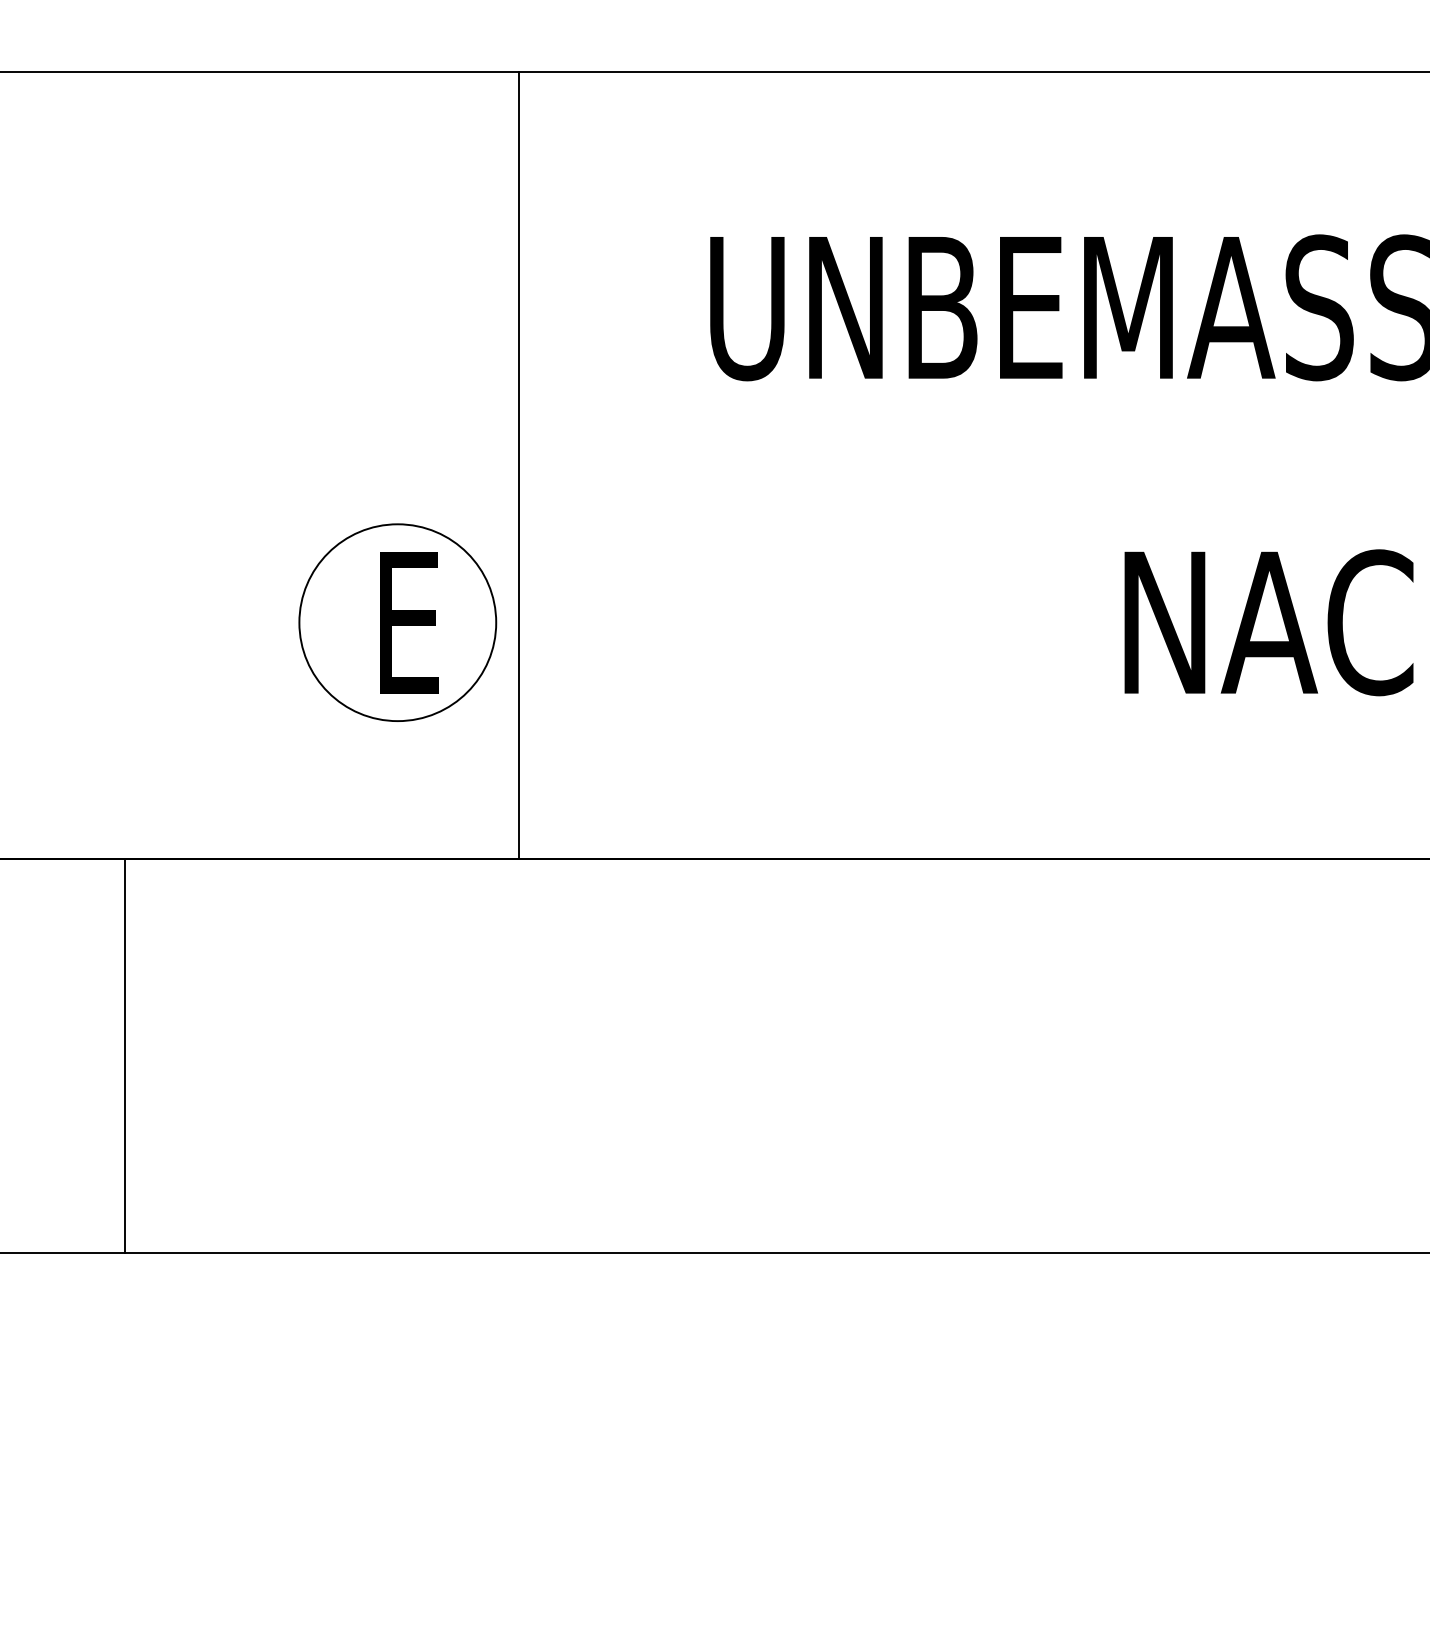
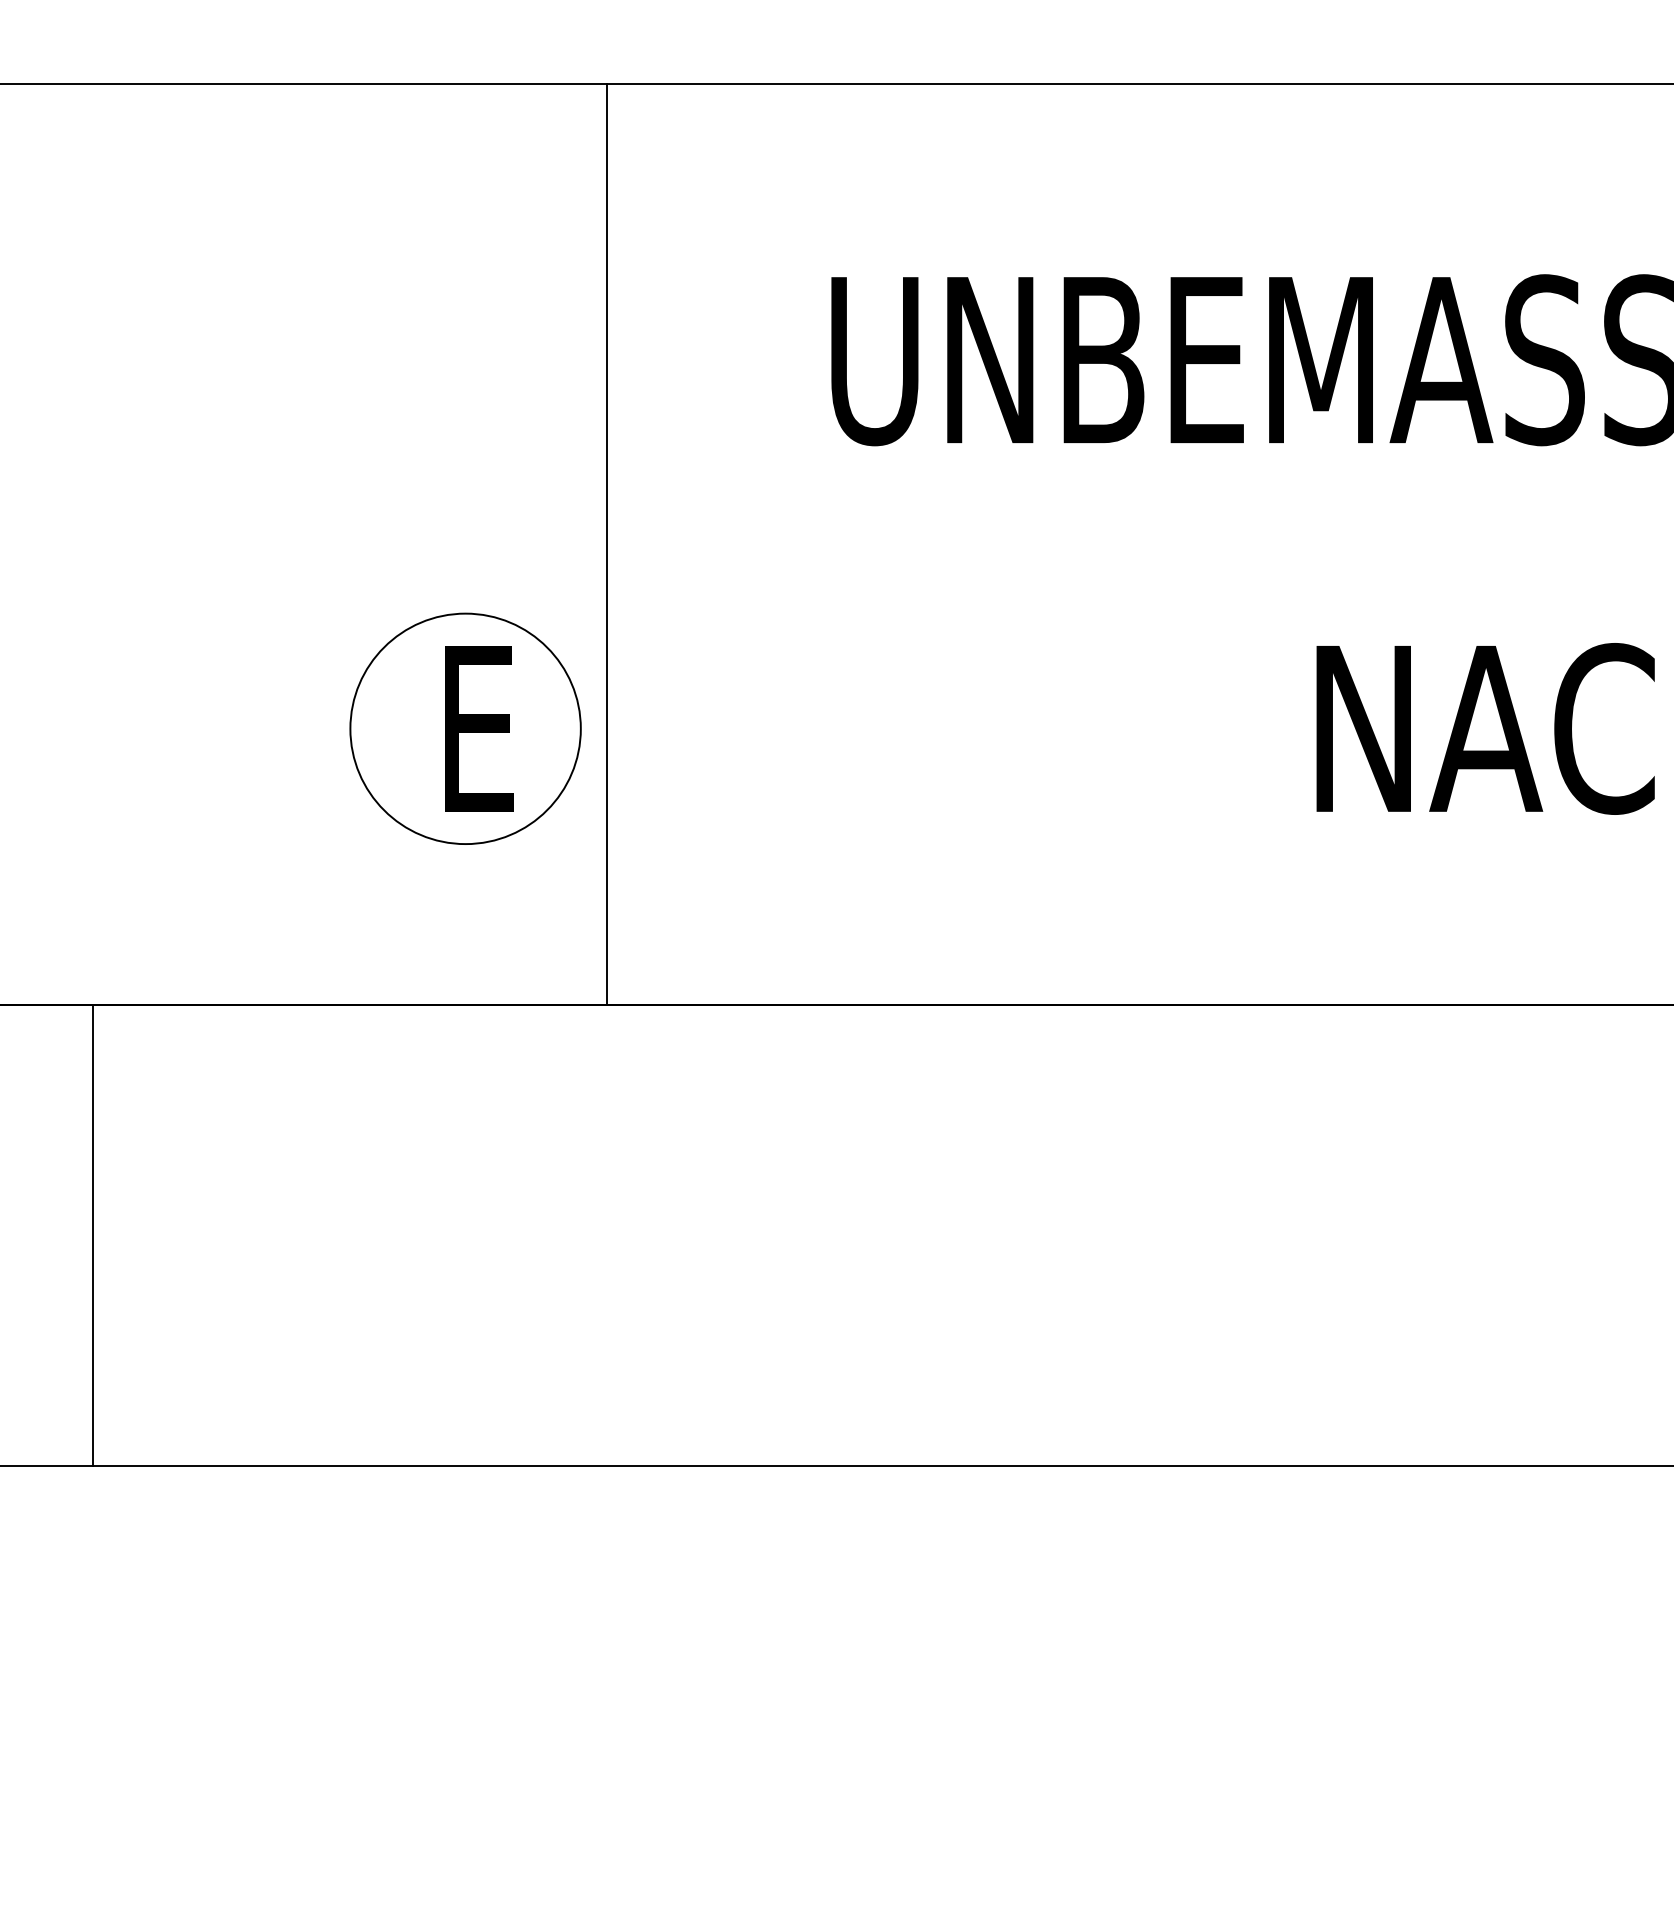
line: (125, 1055) -> (93, 1235), moved

